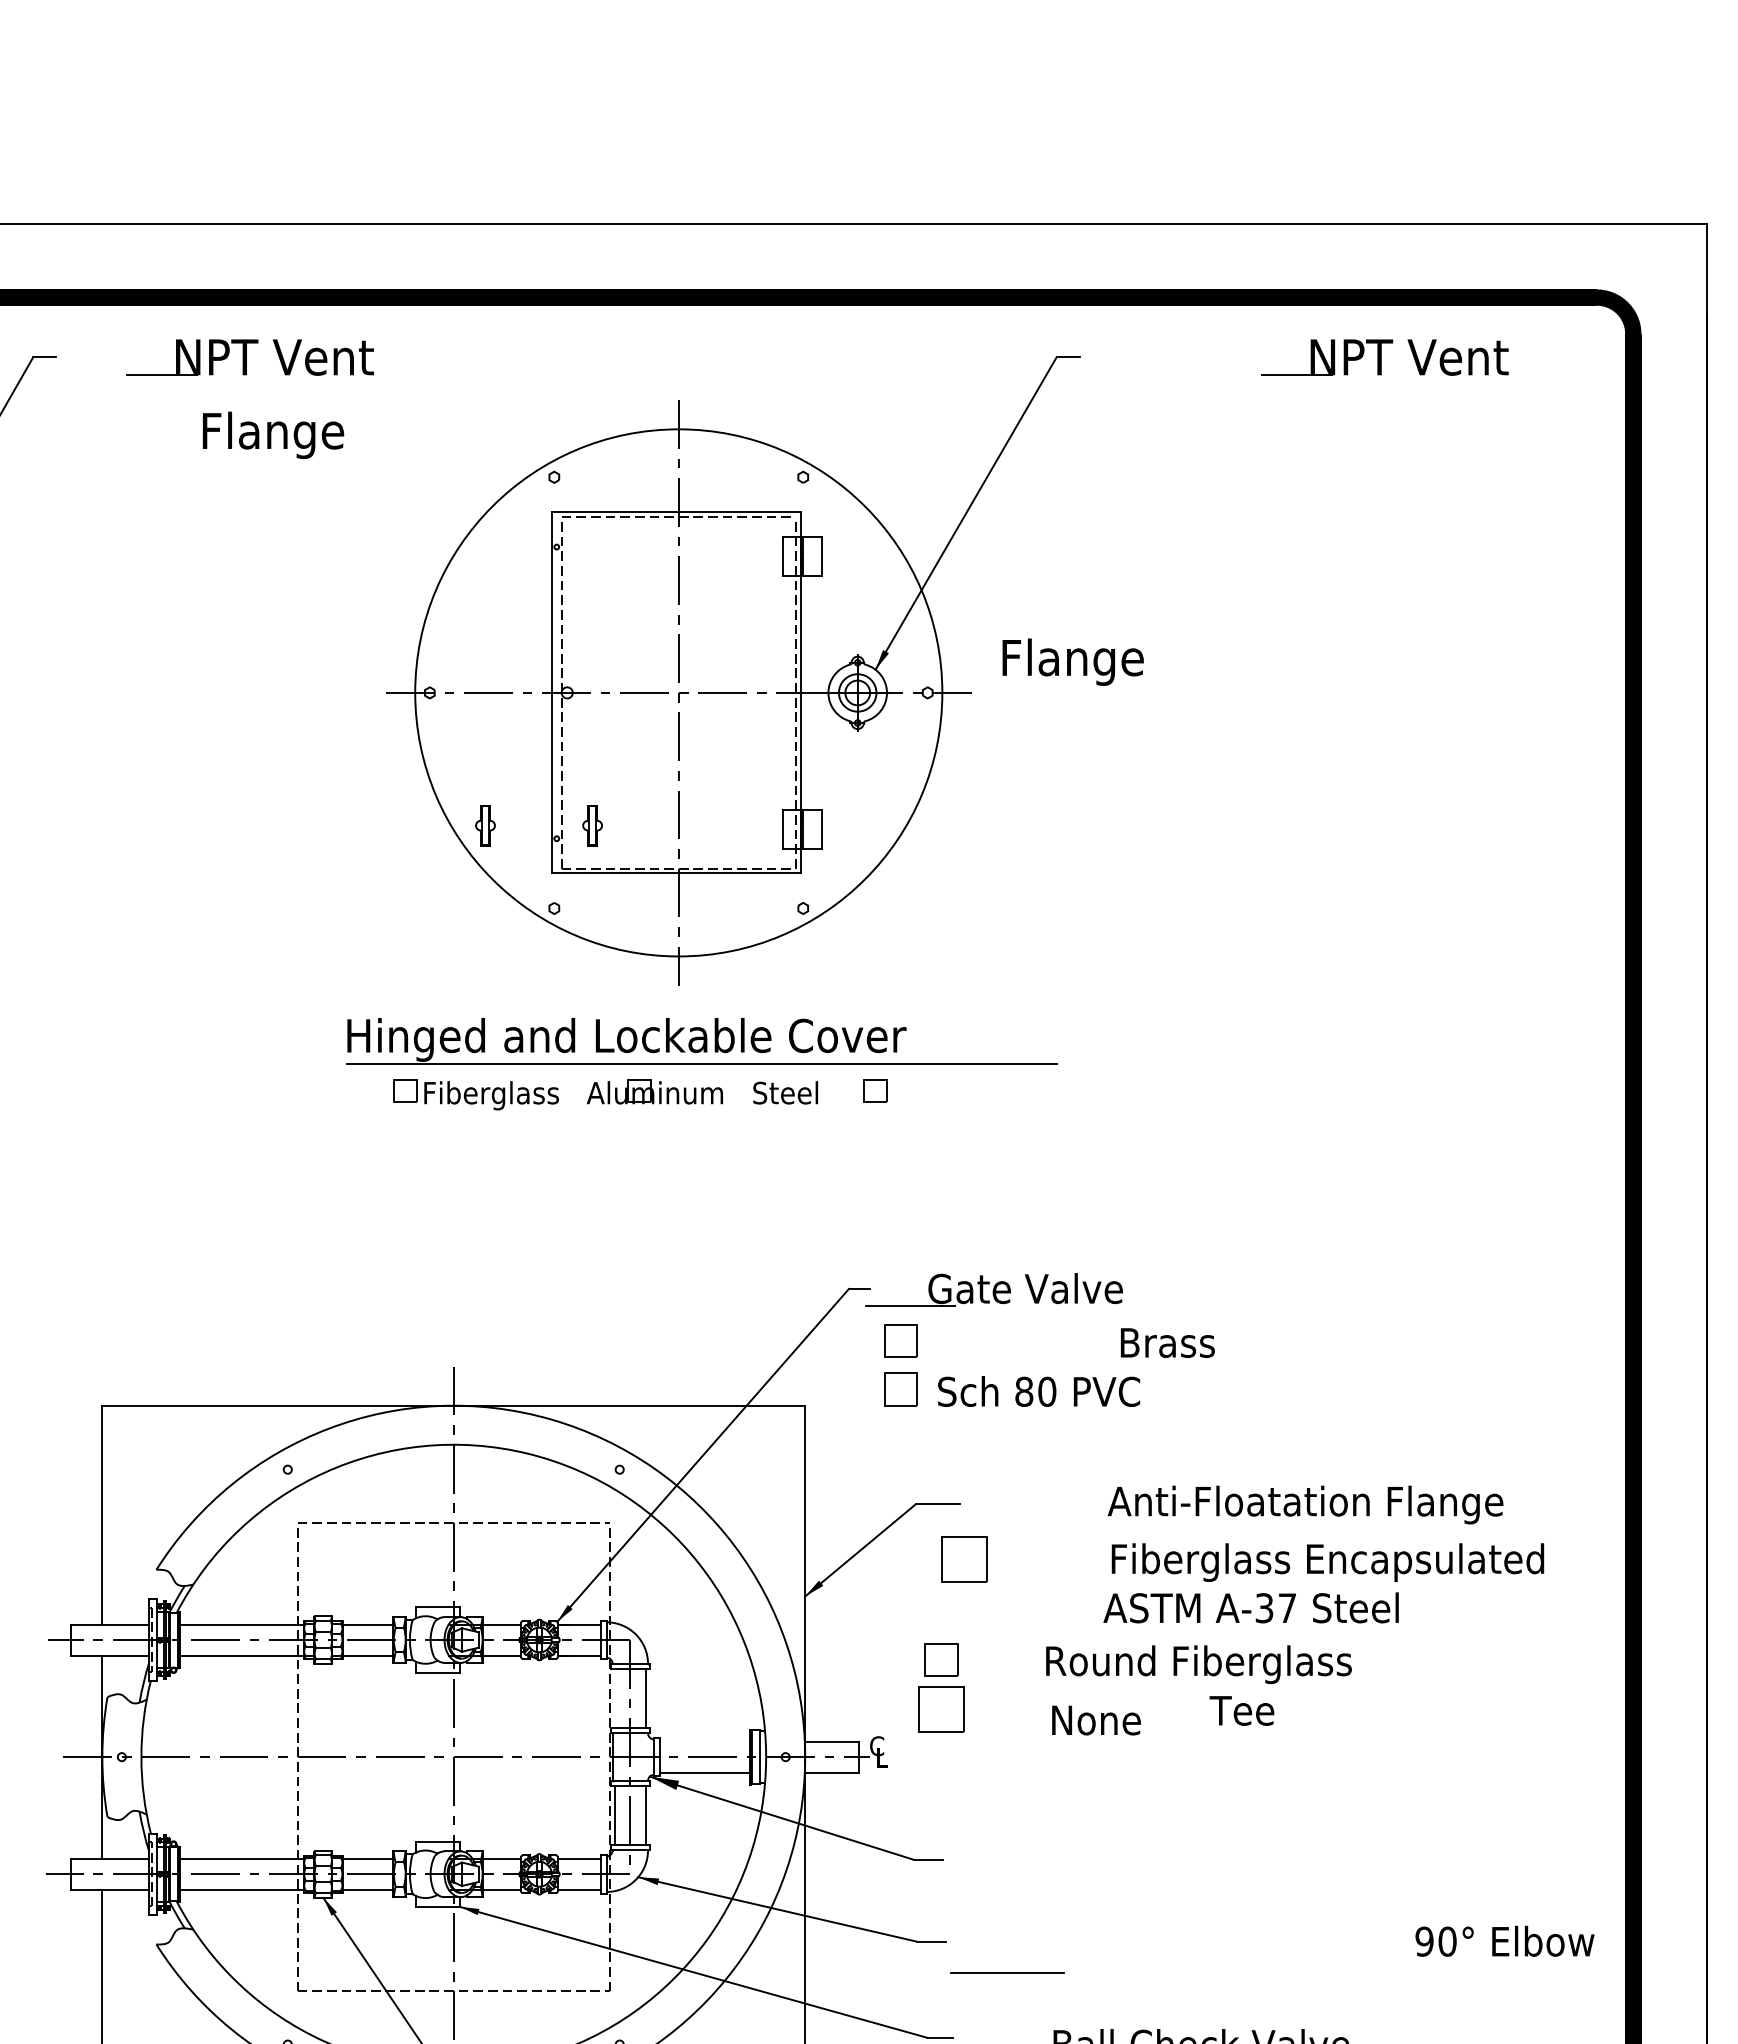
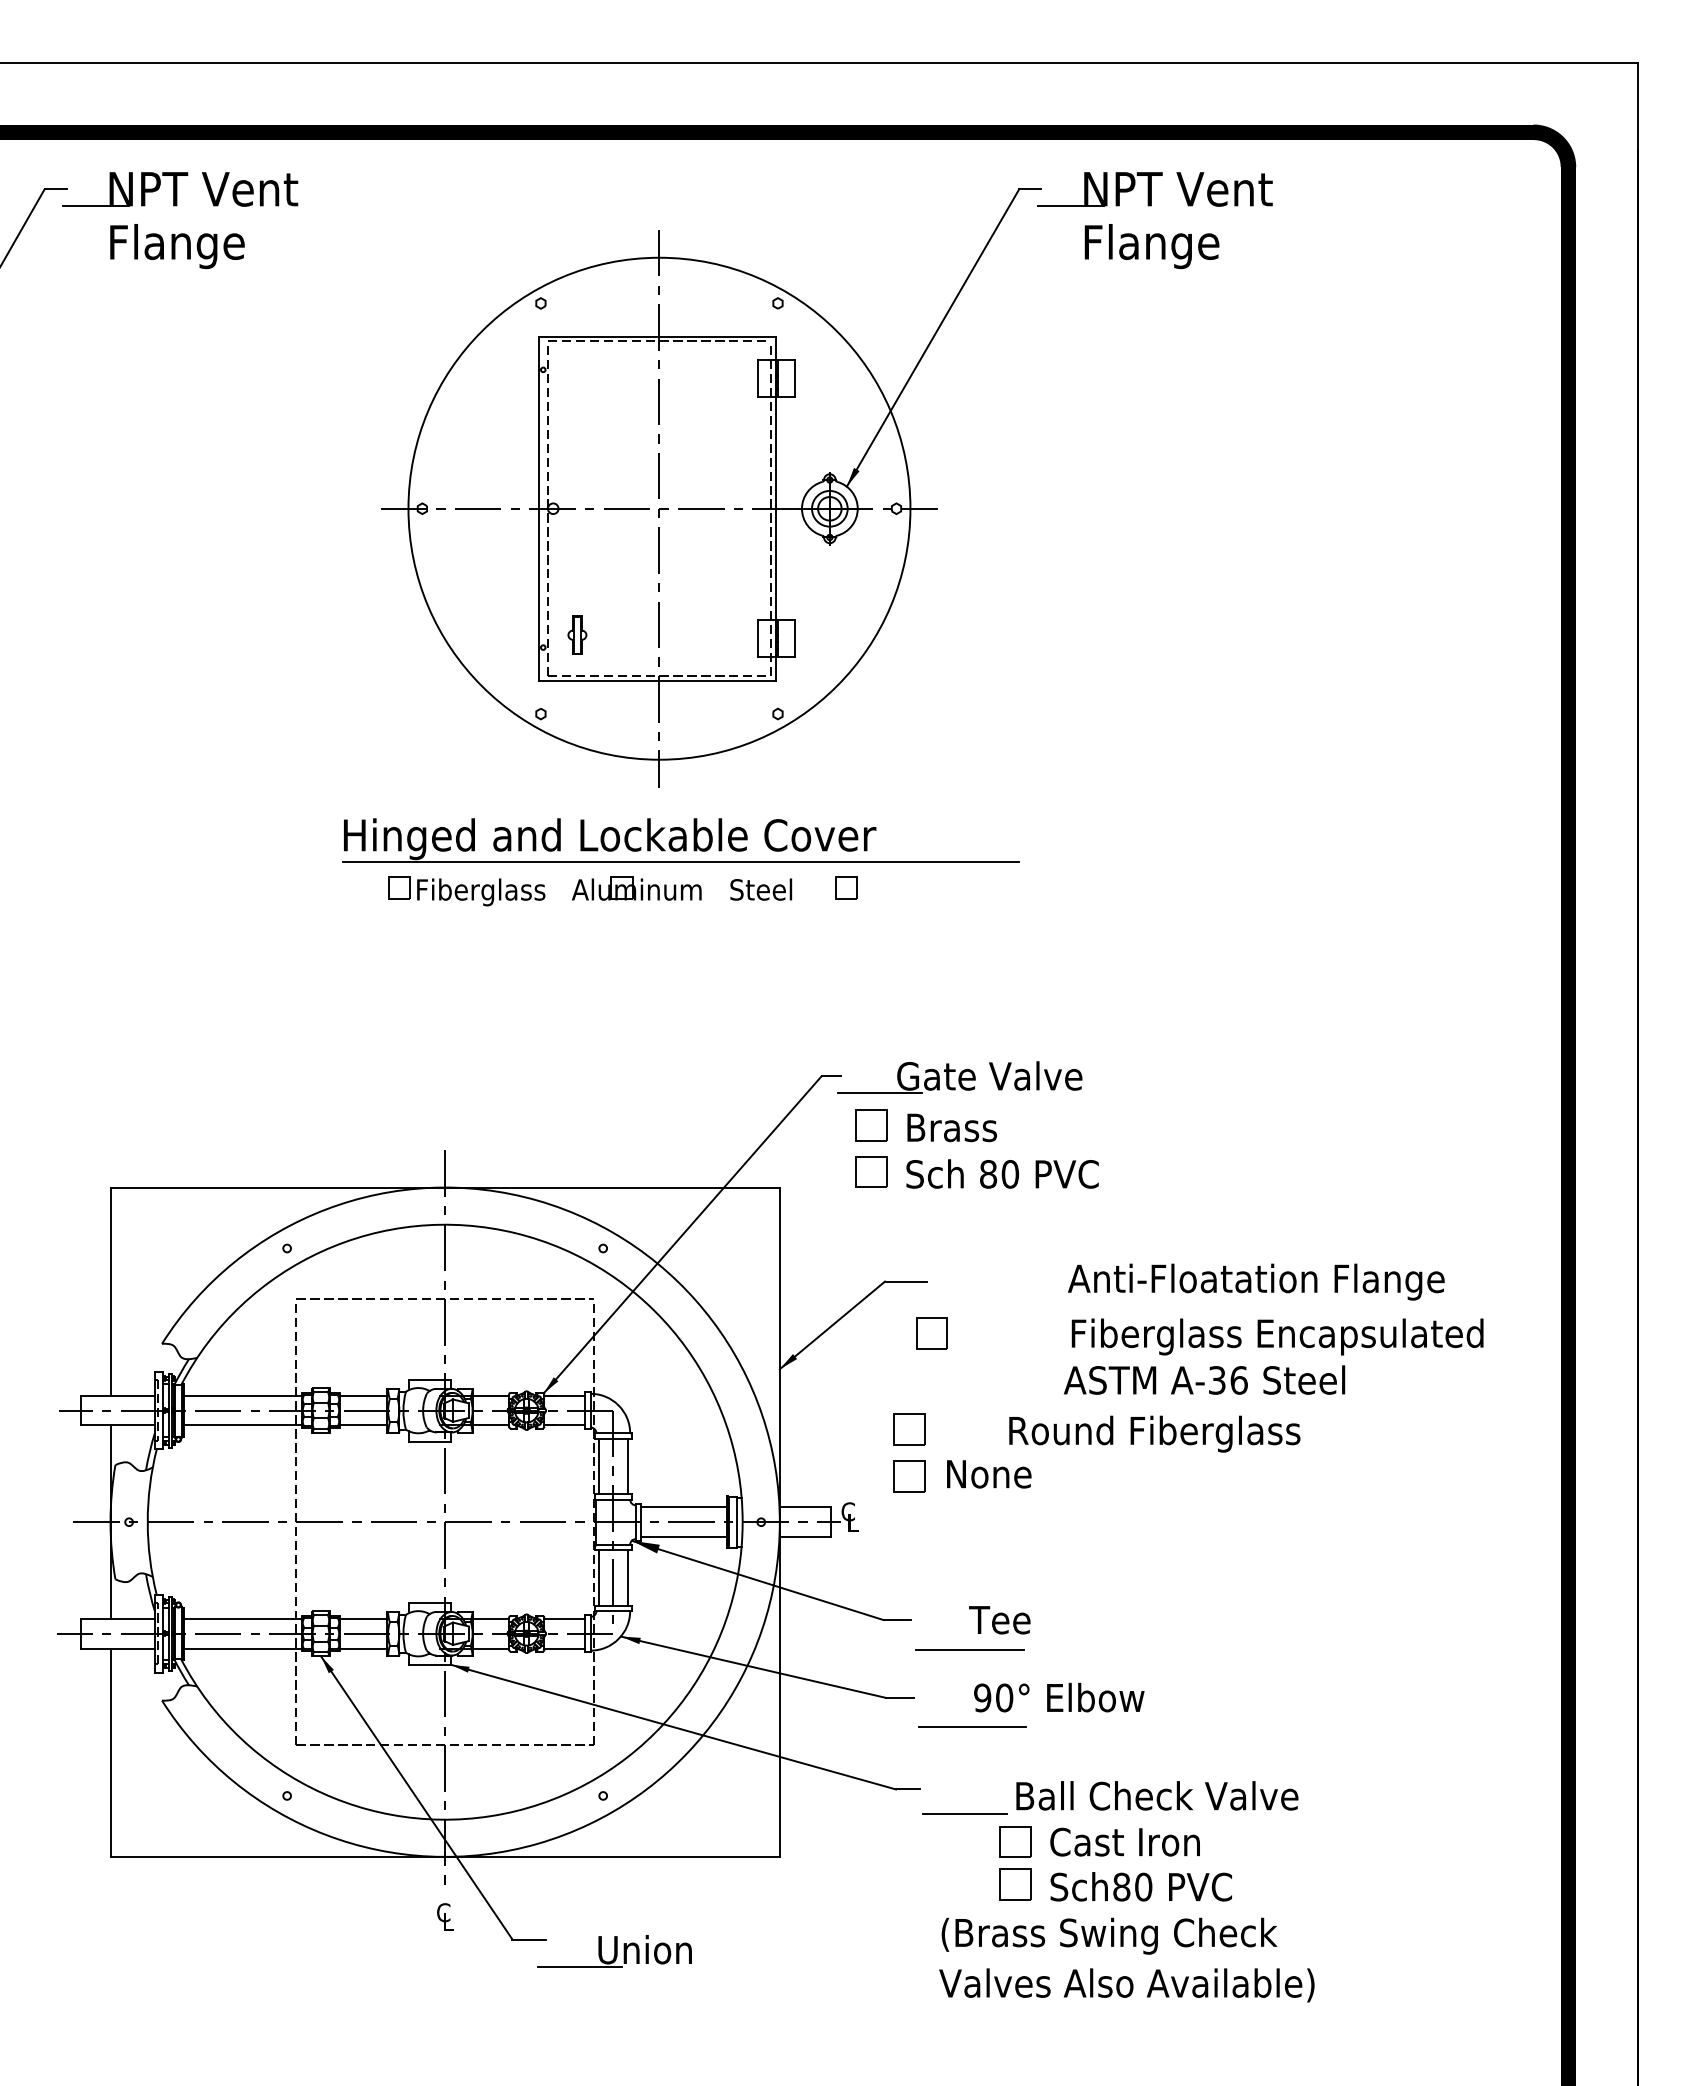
part: (250, 357) -> (180, 189), moved
part: (1384, 357) -> (1154, 189), moved
text: (273, 435) -> (177, 246), moved
text: (1072, 662) -> (1151, 246), moved
part: (485, 824) -> (475, 634), removed
text: (1167, 1342) -> (951, 1127), moved
part: (964, 1558) -> (931, 1333), size x0.71
text: (1286, 1608) -> (1238, 1380), A-37 -> A-36
line: (614, 1698) -> (598, 1466), added
part: (941, 1709) -> (909, 1476), size x0.71
text: (1241, 1711) -> (999, 1620), moved
text: (1096, 1720) -> (989, 1474), moved
line: (705, 1741) -> (684, 1507), added
line: (1004, 1890) -> (969, 1649), added
text: (1505, 1941) -> (1059, 1697), moved

